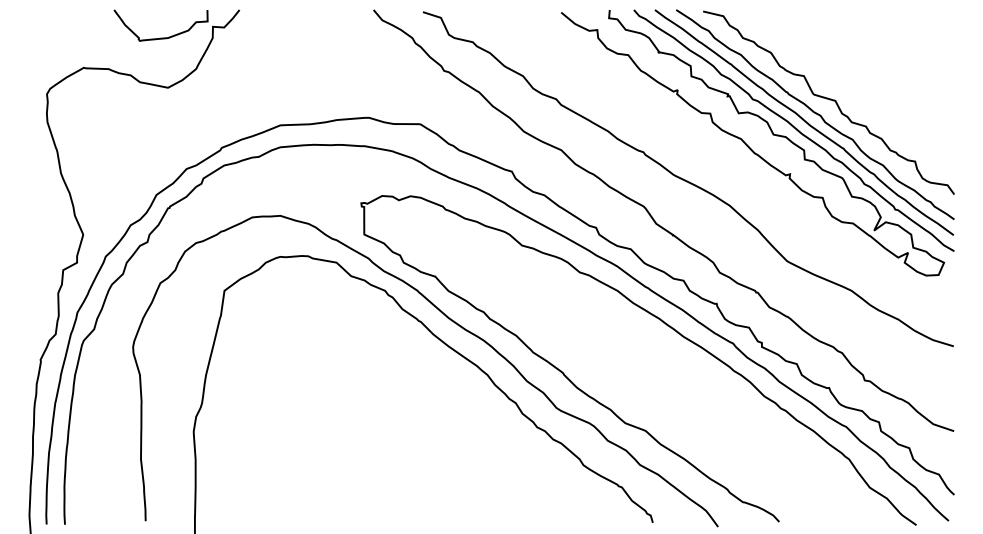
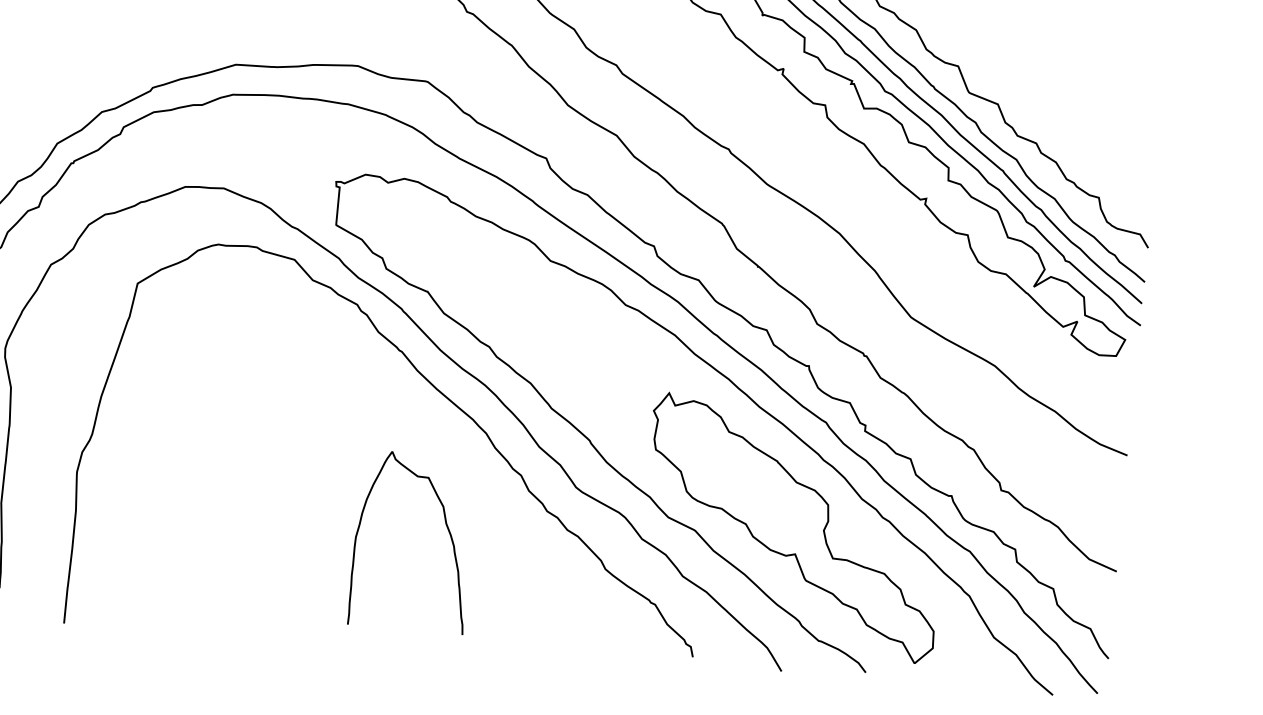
part: (716, 421) -> (793, 527), added
curve: (465, 446) -> (446, 528), added

